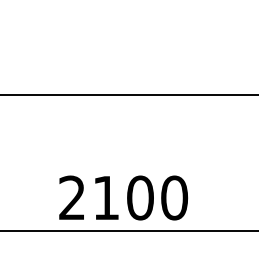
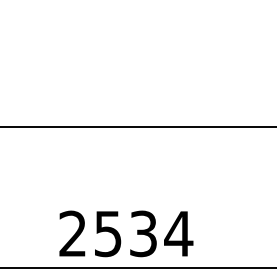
text: (141, 197) -> (144, 233), 2100 -> 2534

